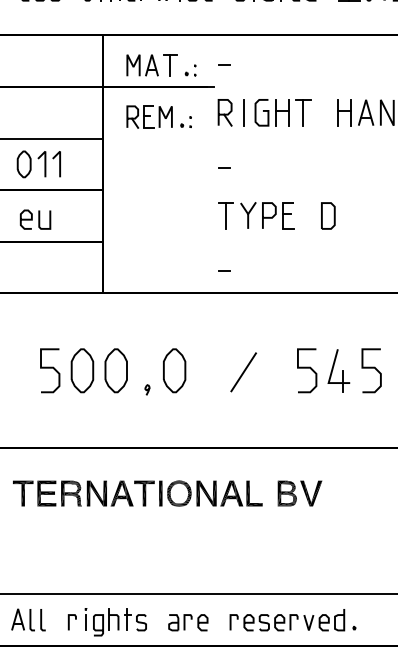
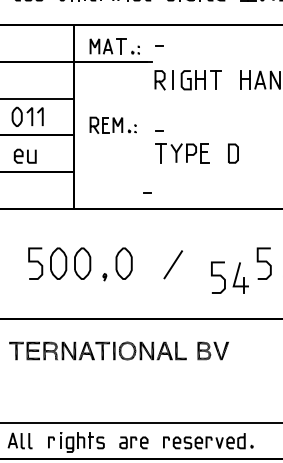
part: (158, 115) -> (112, 124), moved
line: (224, 167) -> (159, 130), moved
line: (224, 270) -> (147, 192), moved
part: (322, 370) -> (229, 277), moved

